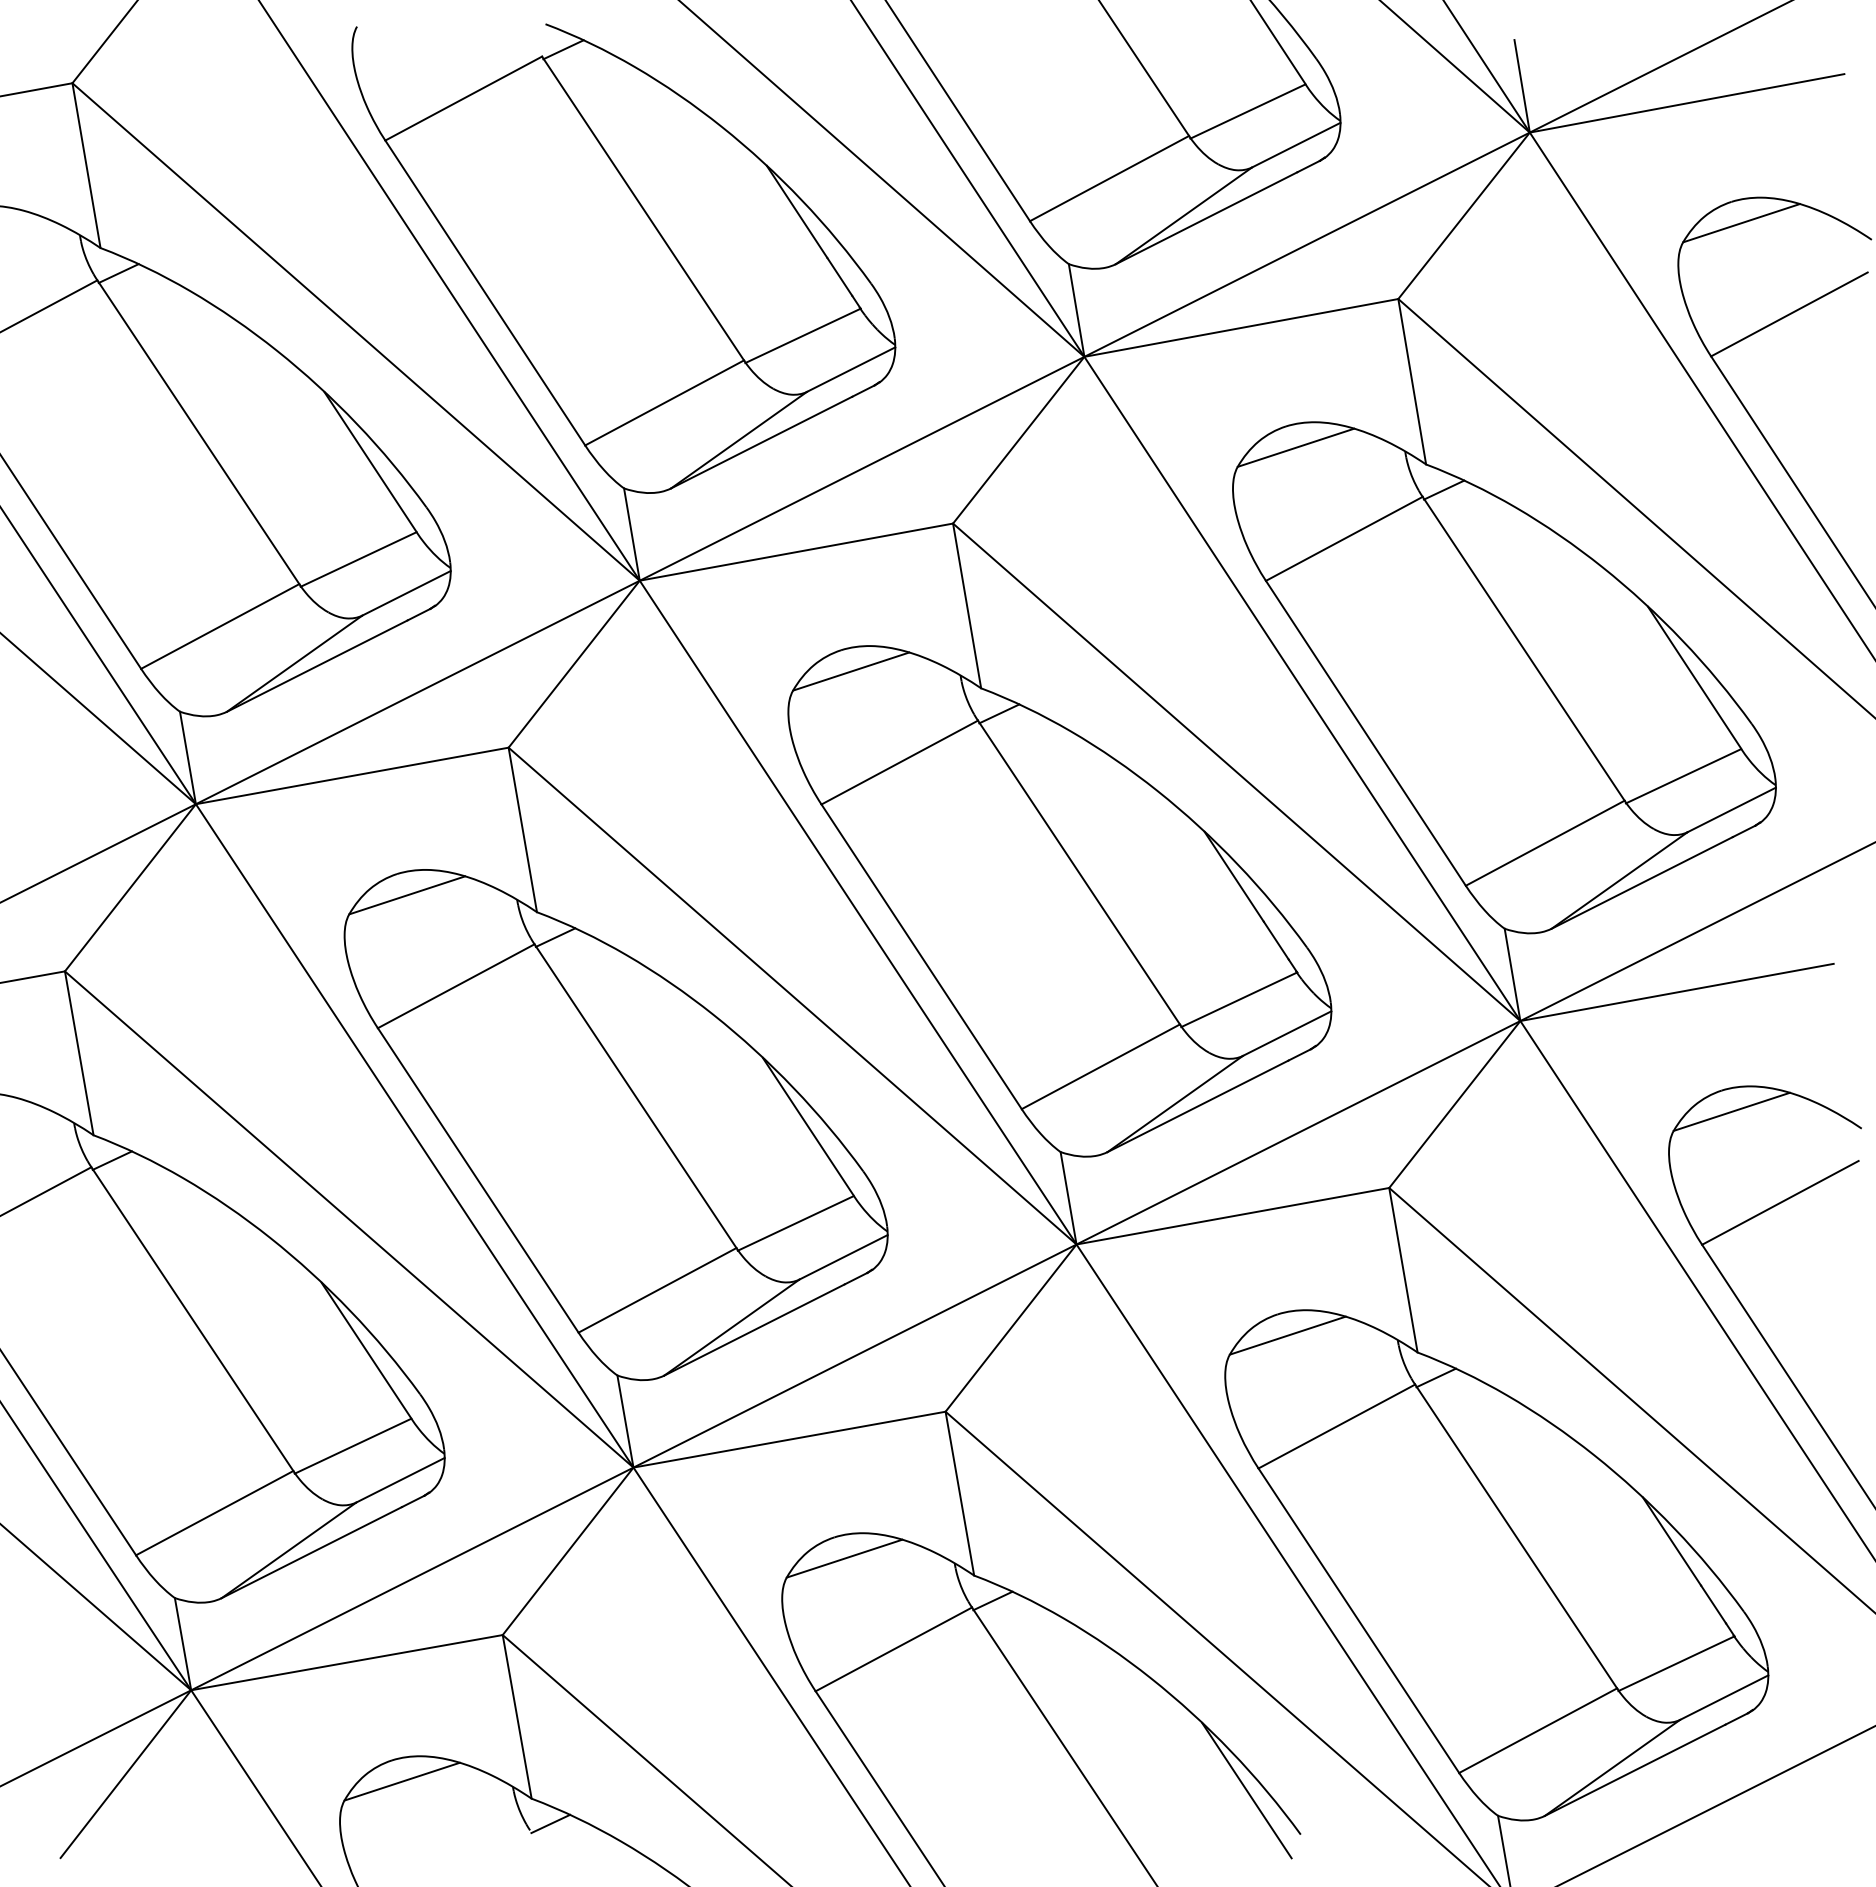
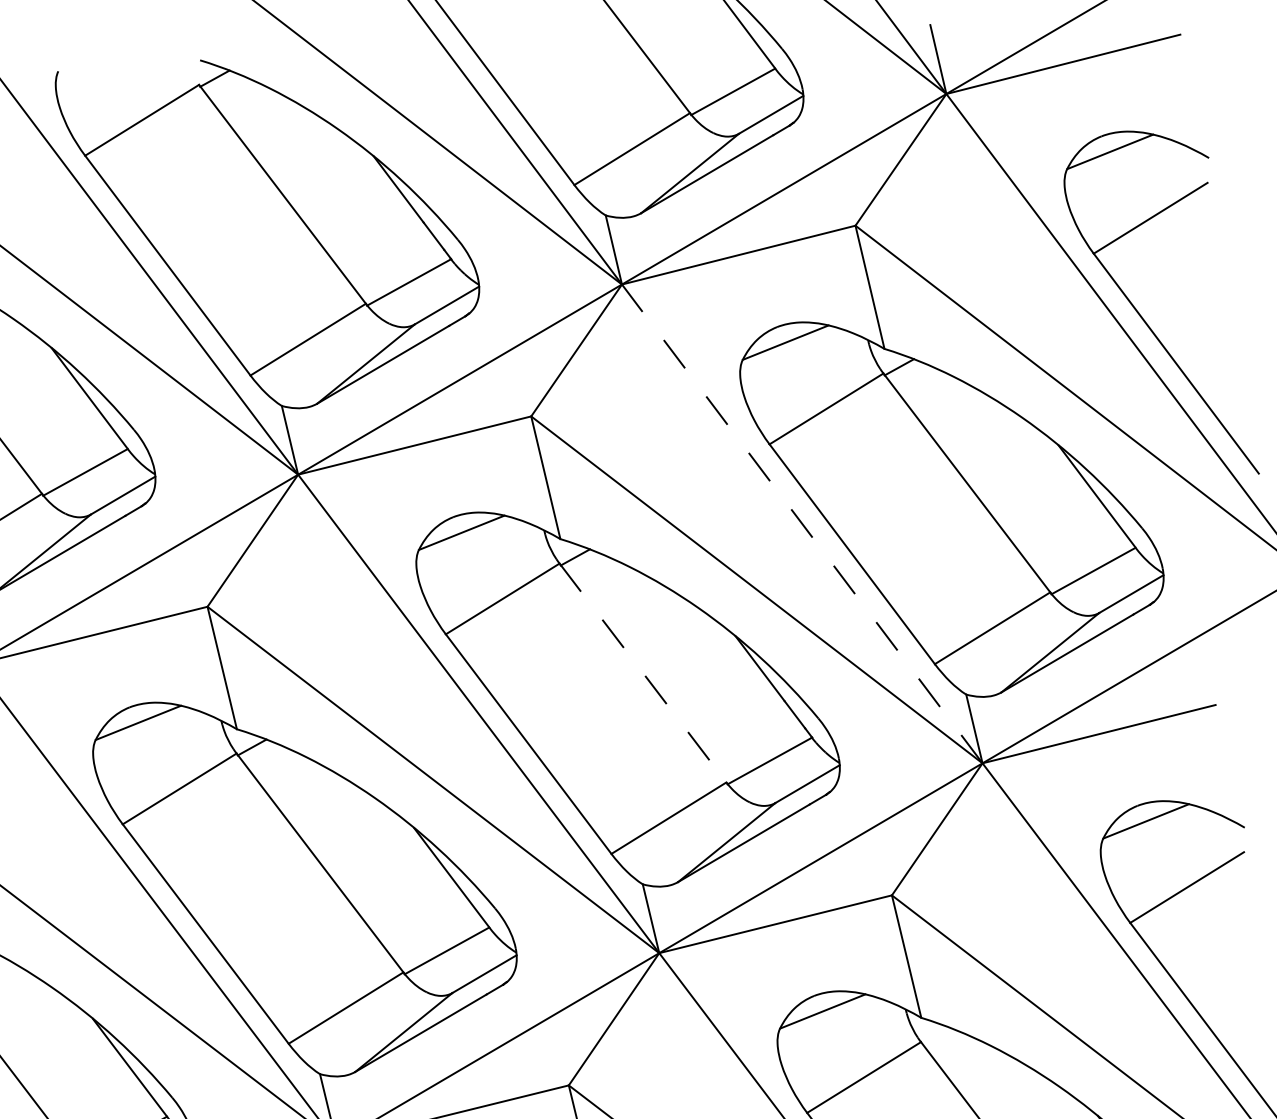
line: (1302, 688) -> (802, 523), solid -> dashed
line: (1079, 872) -> (643, 672), solid -> dashed
line: (1436, 1377) -> (936, 1035), removed

